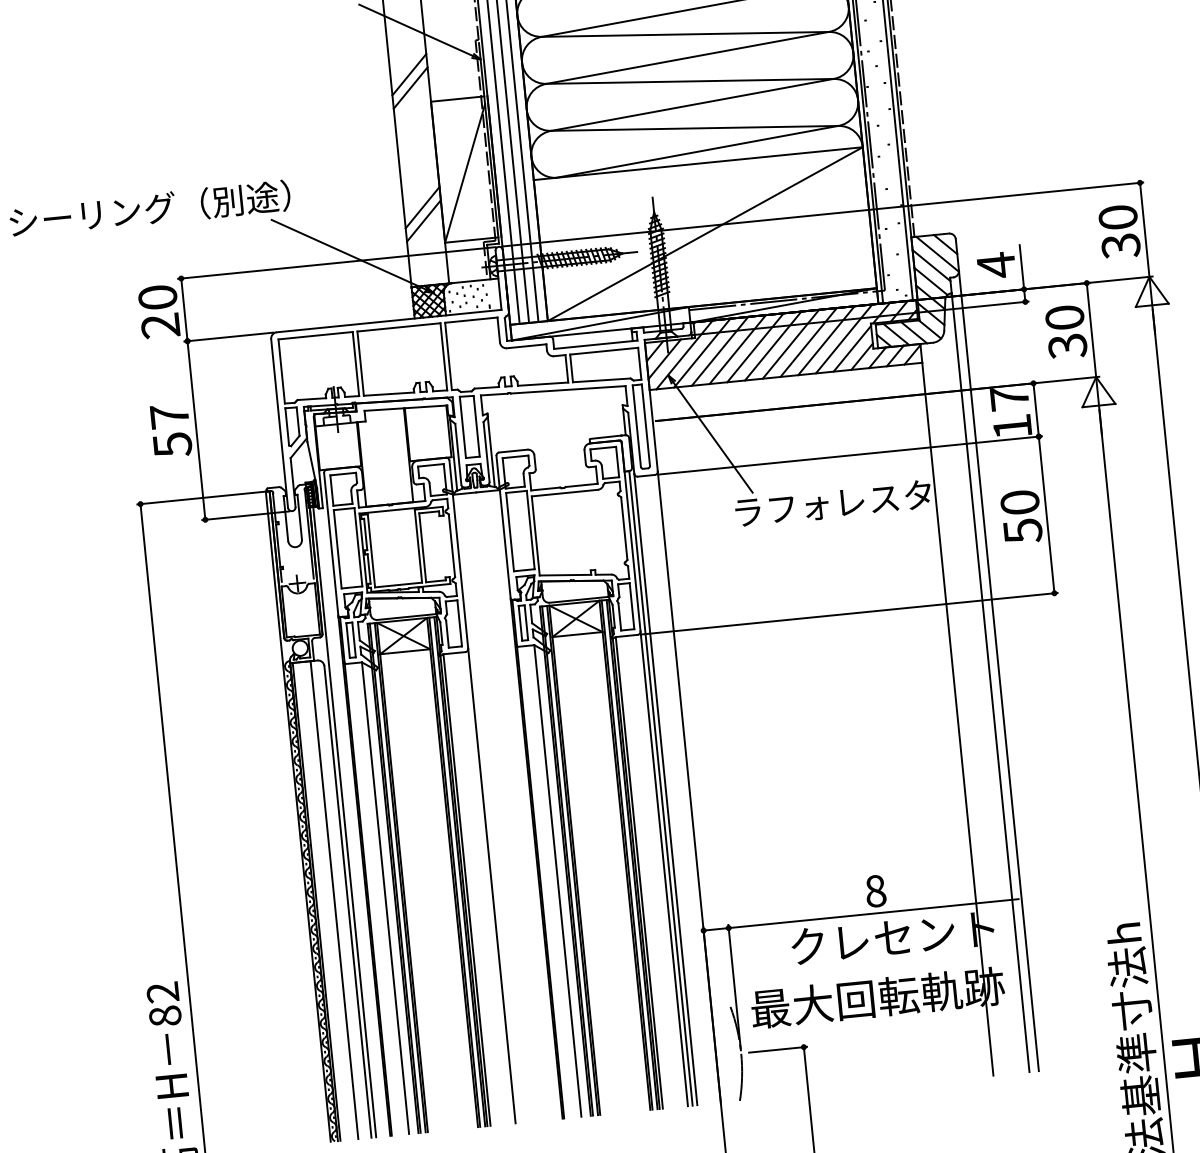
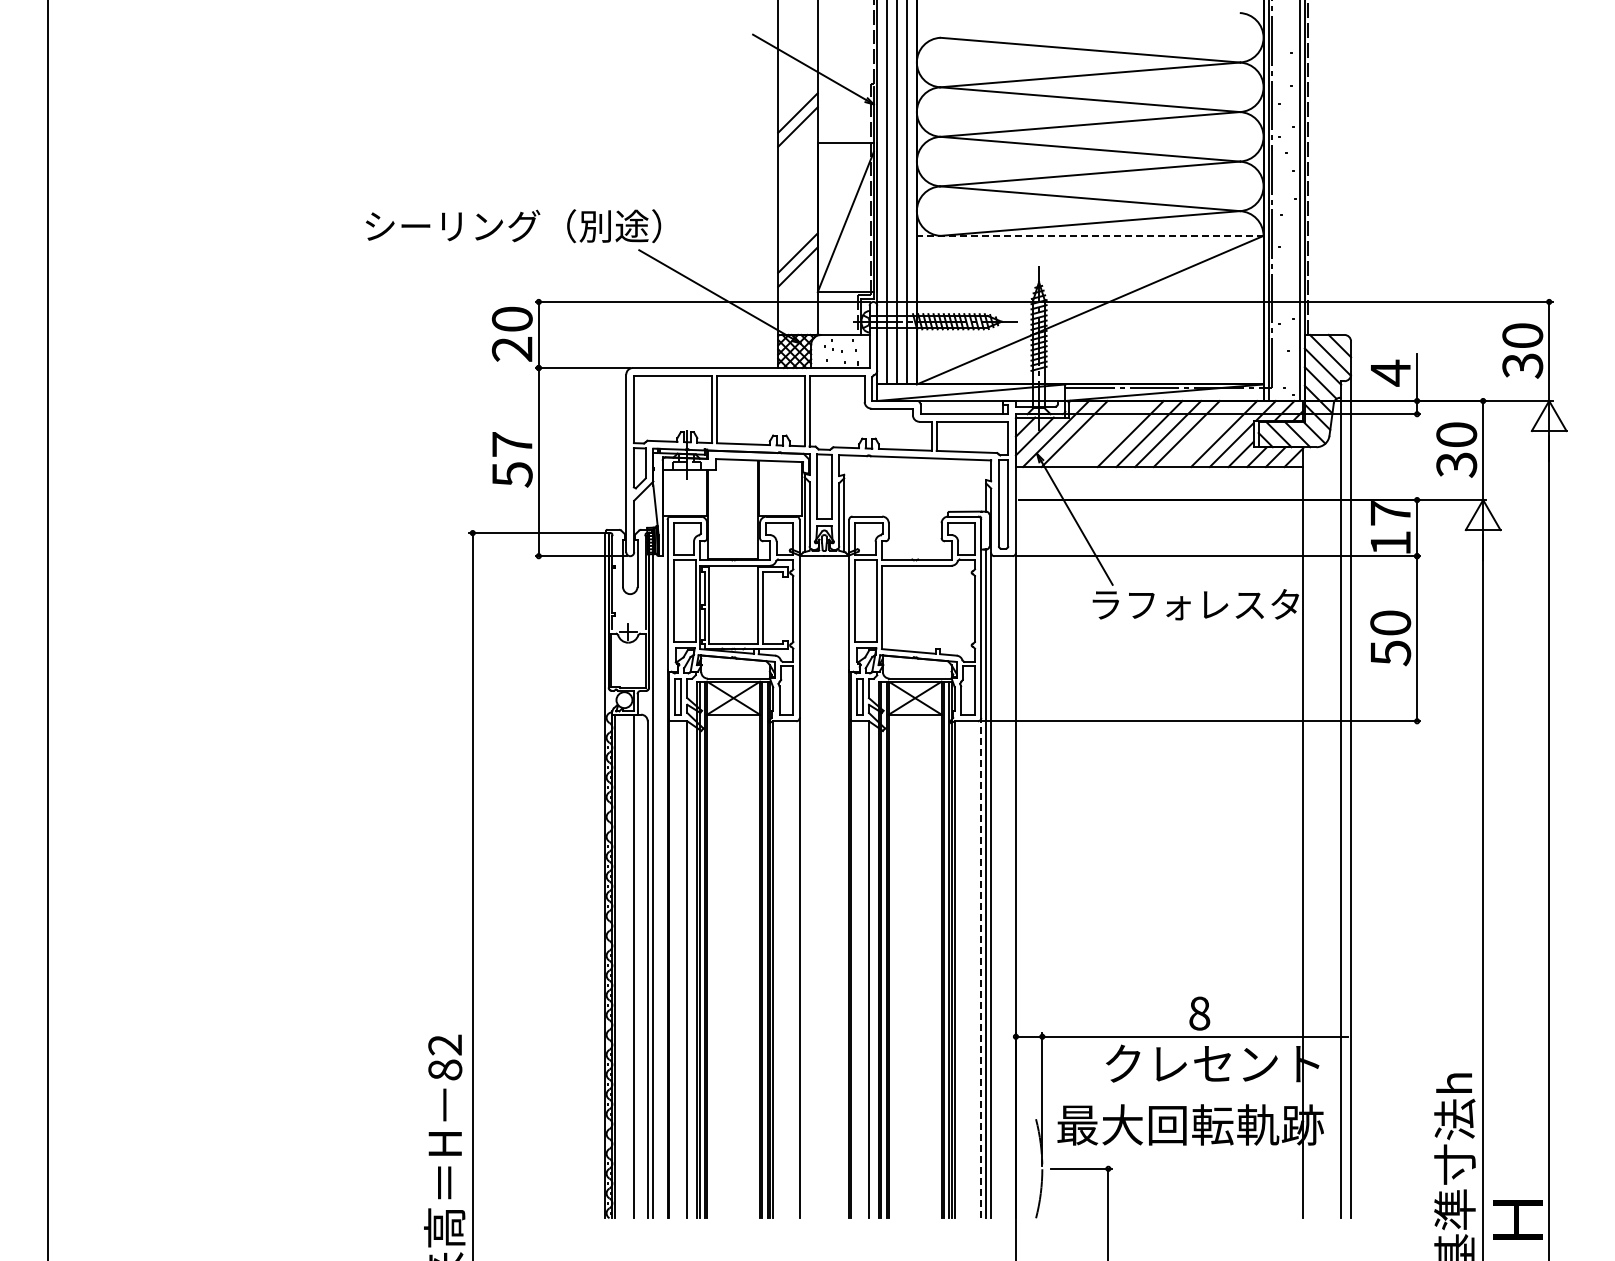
line: (697, 163) -> (1089, 235), solid -> dashed
line: (826, 341) -> (1205, 434), removed
line: (738, 349) -> (1112, 434), removed
line: (720, 351) -> (1093, 434), removed
line: (664, 868) -> (981, 967), solid -> dashed

